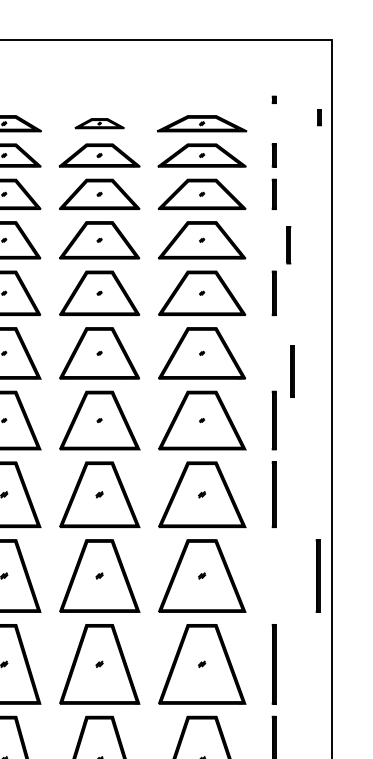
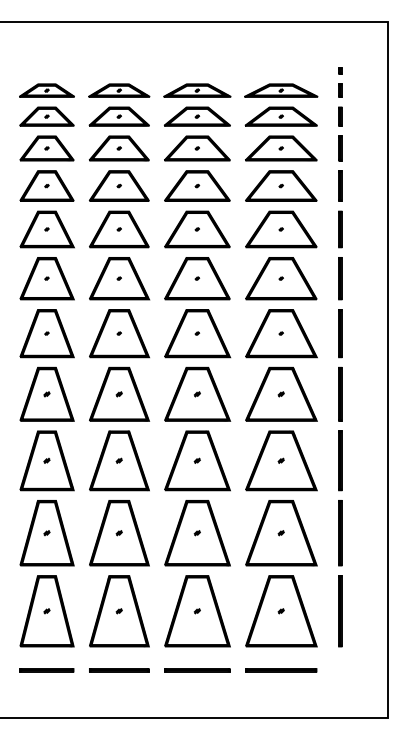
part: (319, 117) -> (340, 90), moved
part: (99, 123) -> (197, 90), size x1.67
line: (289, 244) -> (340, 185), moved
line: (292, 371) -> (340, 278), moved
line: (318, 575) -> (340, 460), moved

